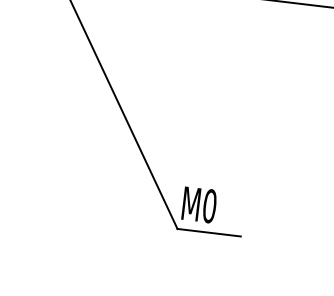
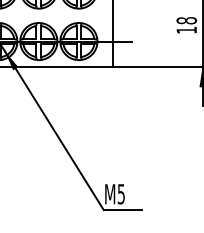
text: (209, 206) -> (121, 194), M0 -> M5

